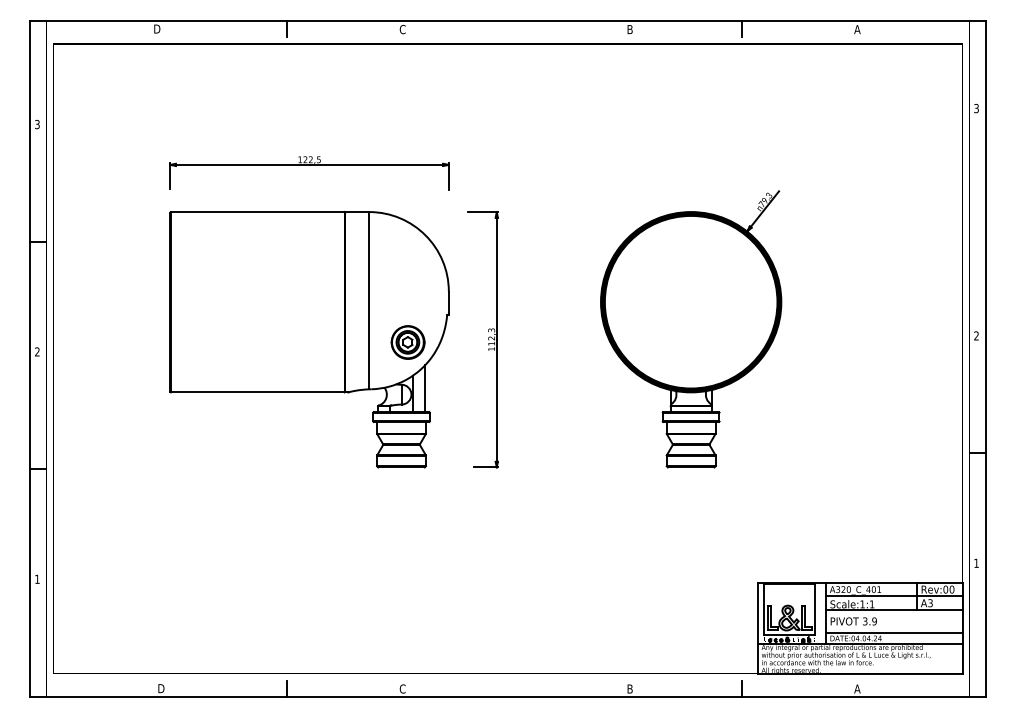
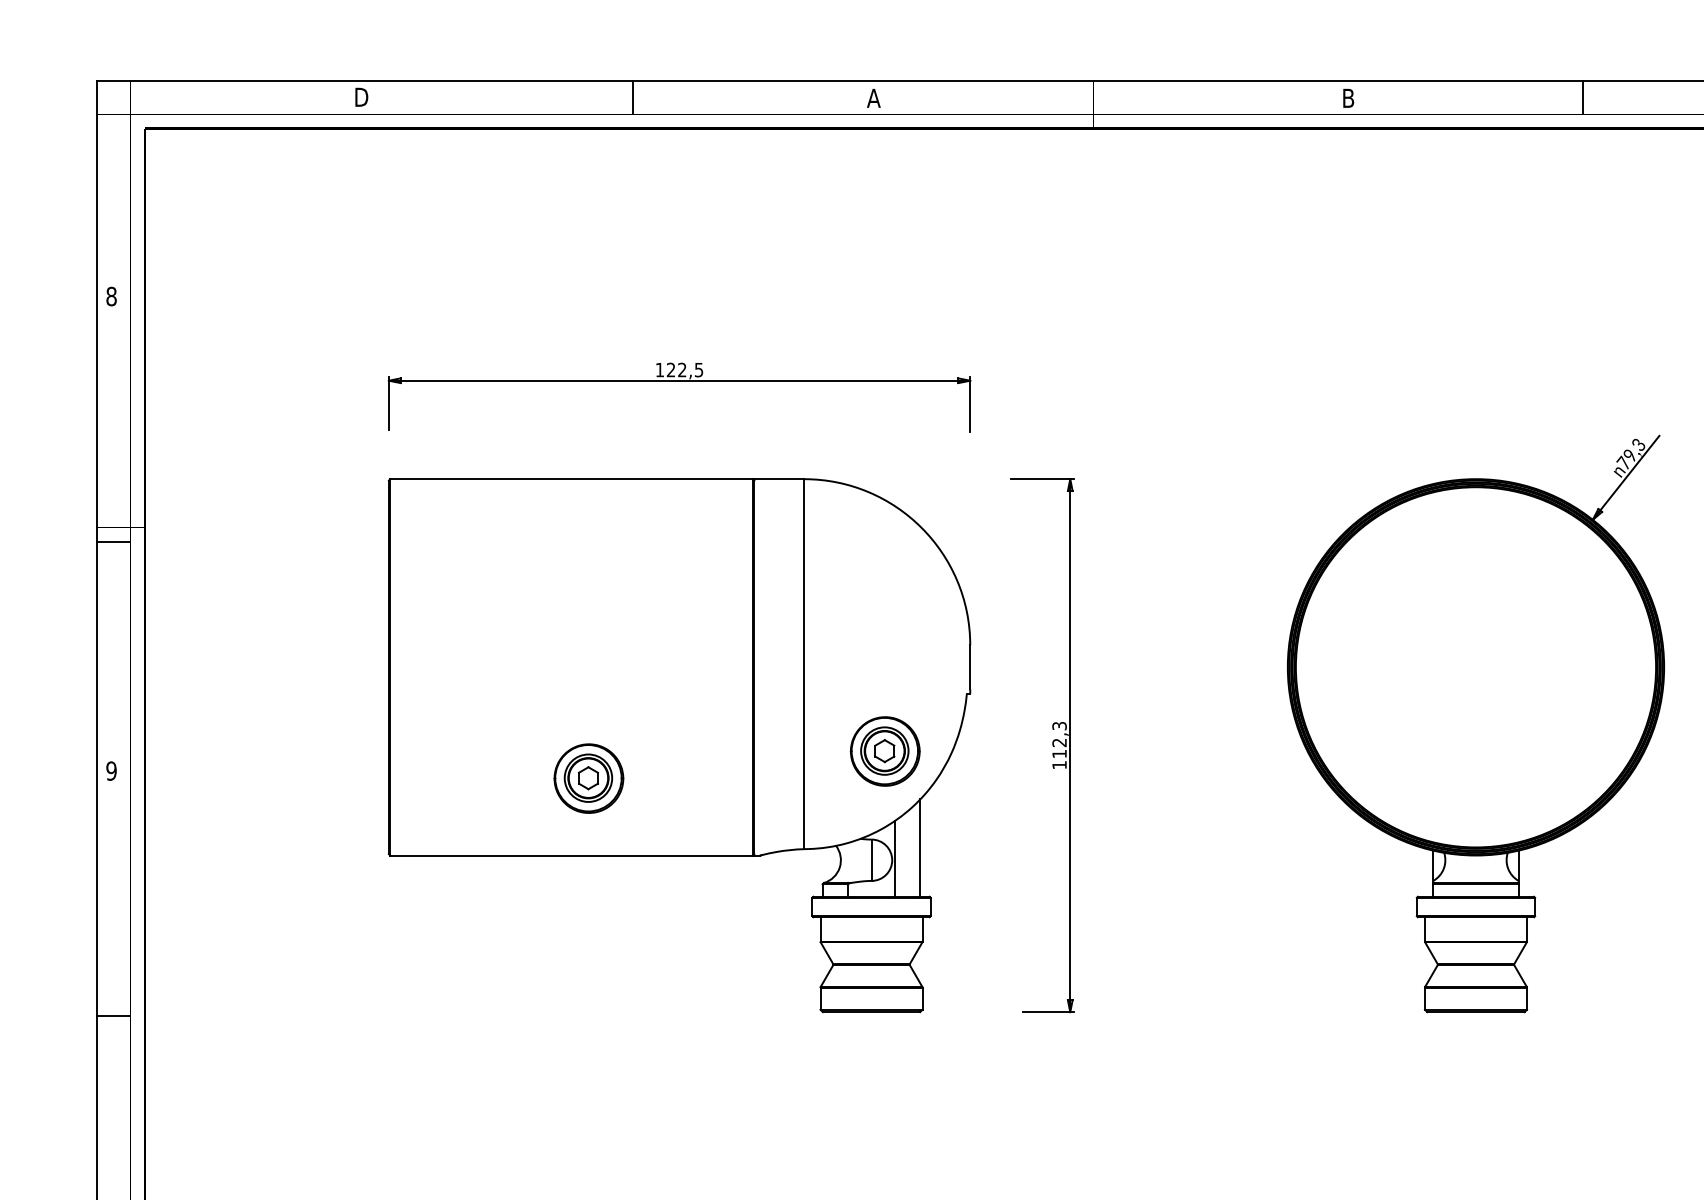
text: (402, 29) -> (873, 98), C -> A
text: (37, 124) -> (111, 296), 3 -> 8
text: (36, 351) -> (109, 770), 2 -> 9
part: (265, 355) -> (587, 778), added

